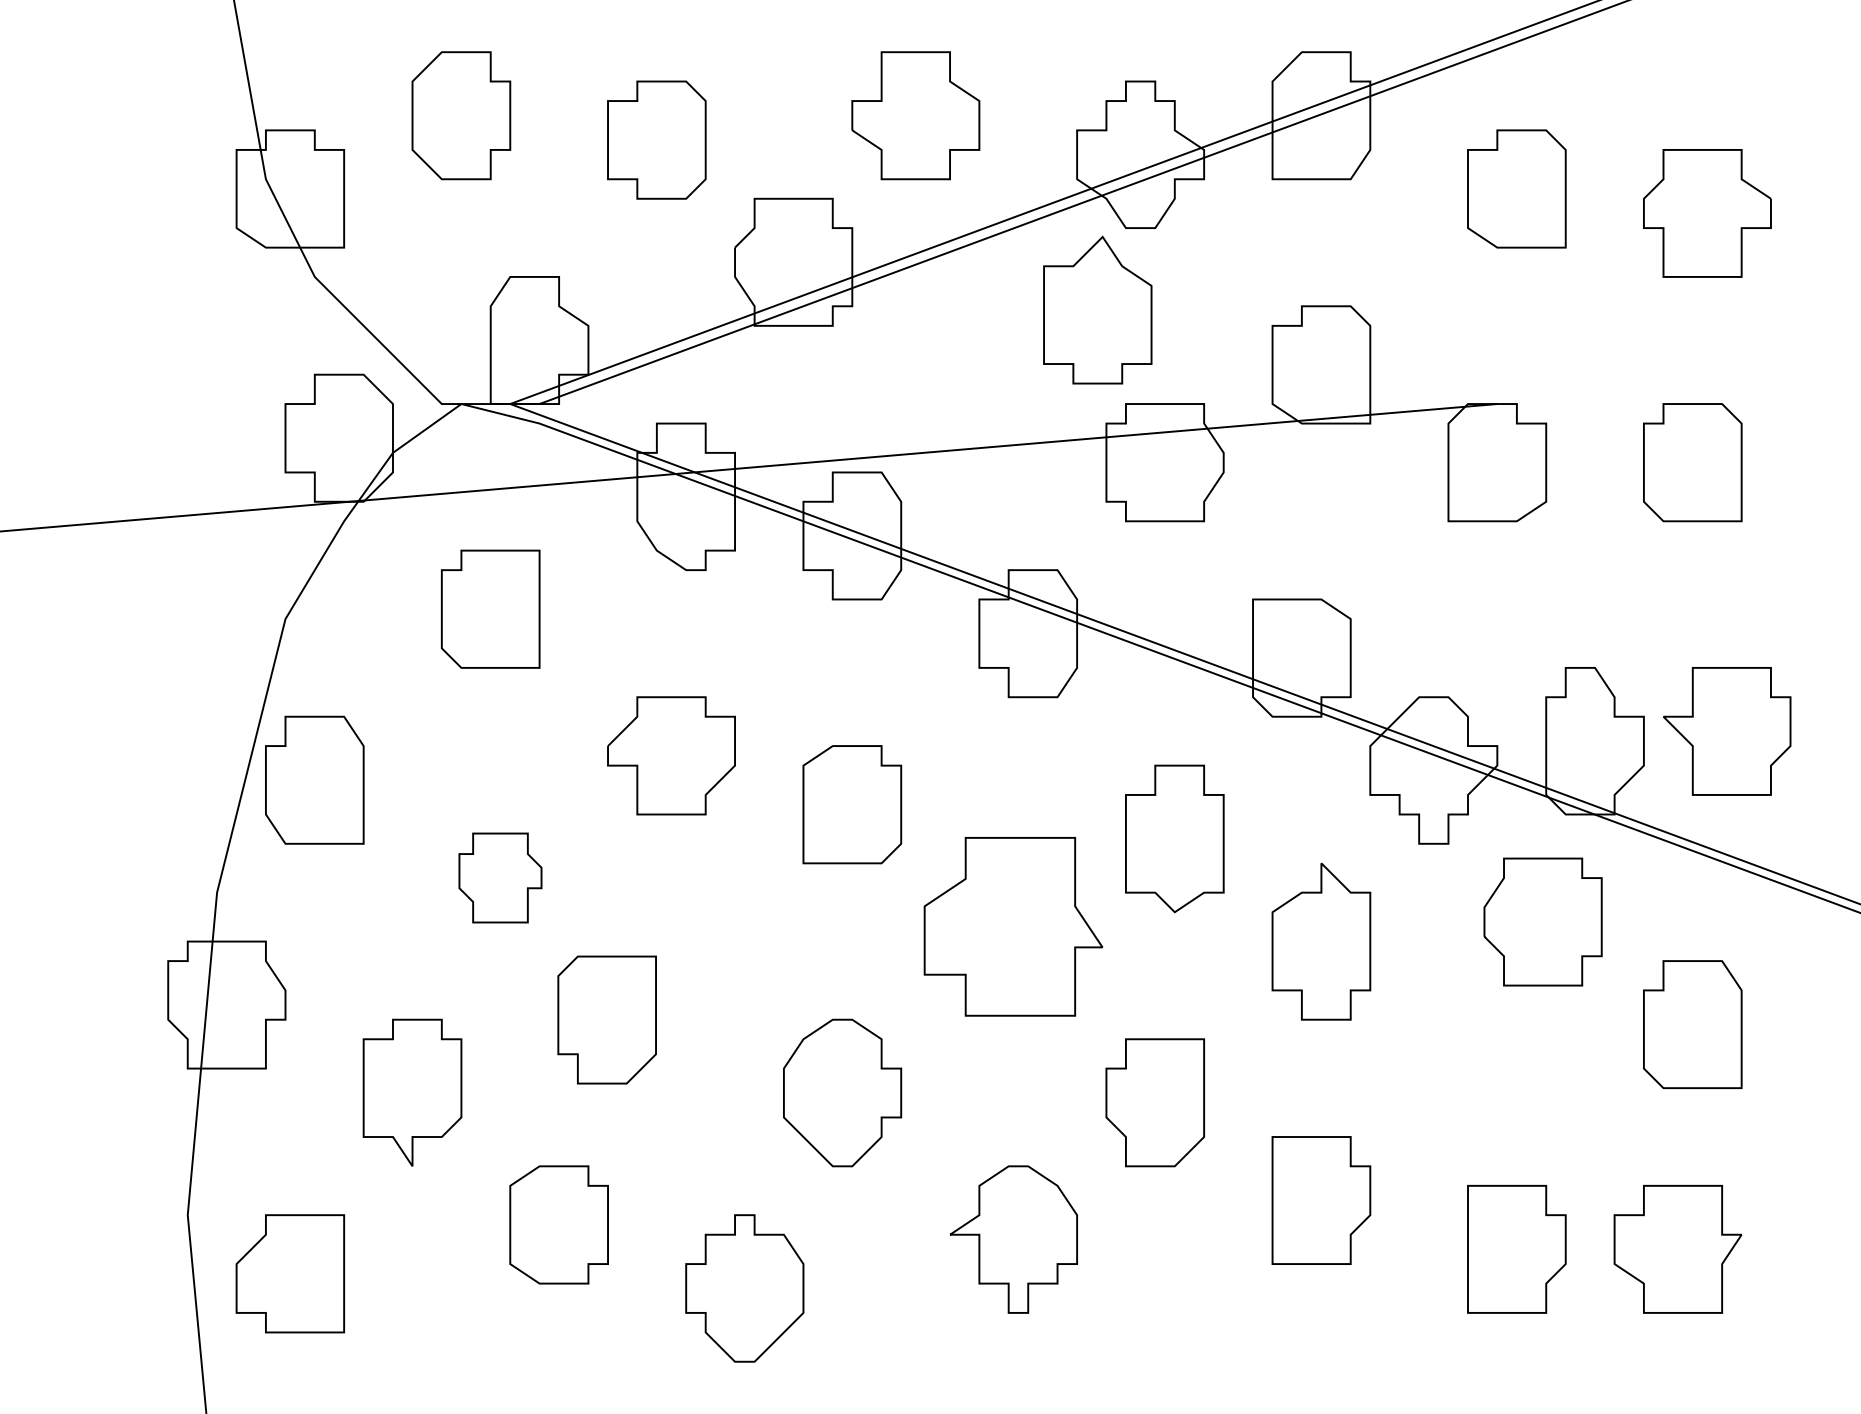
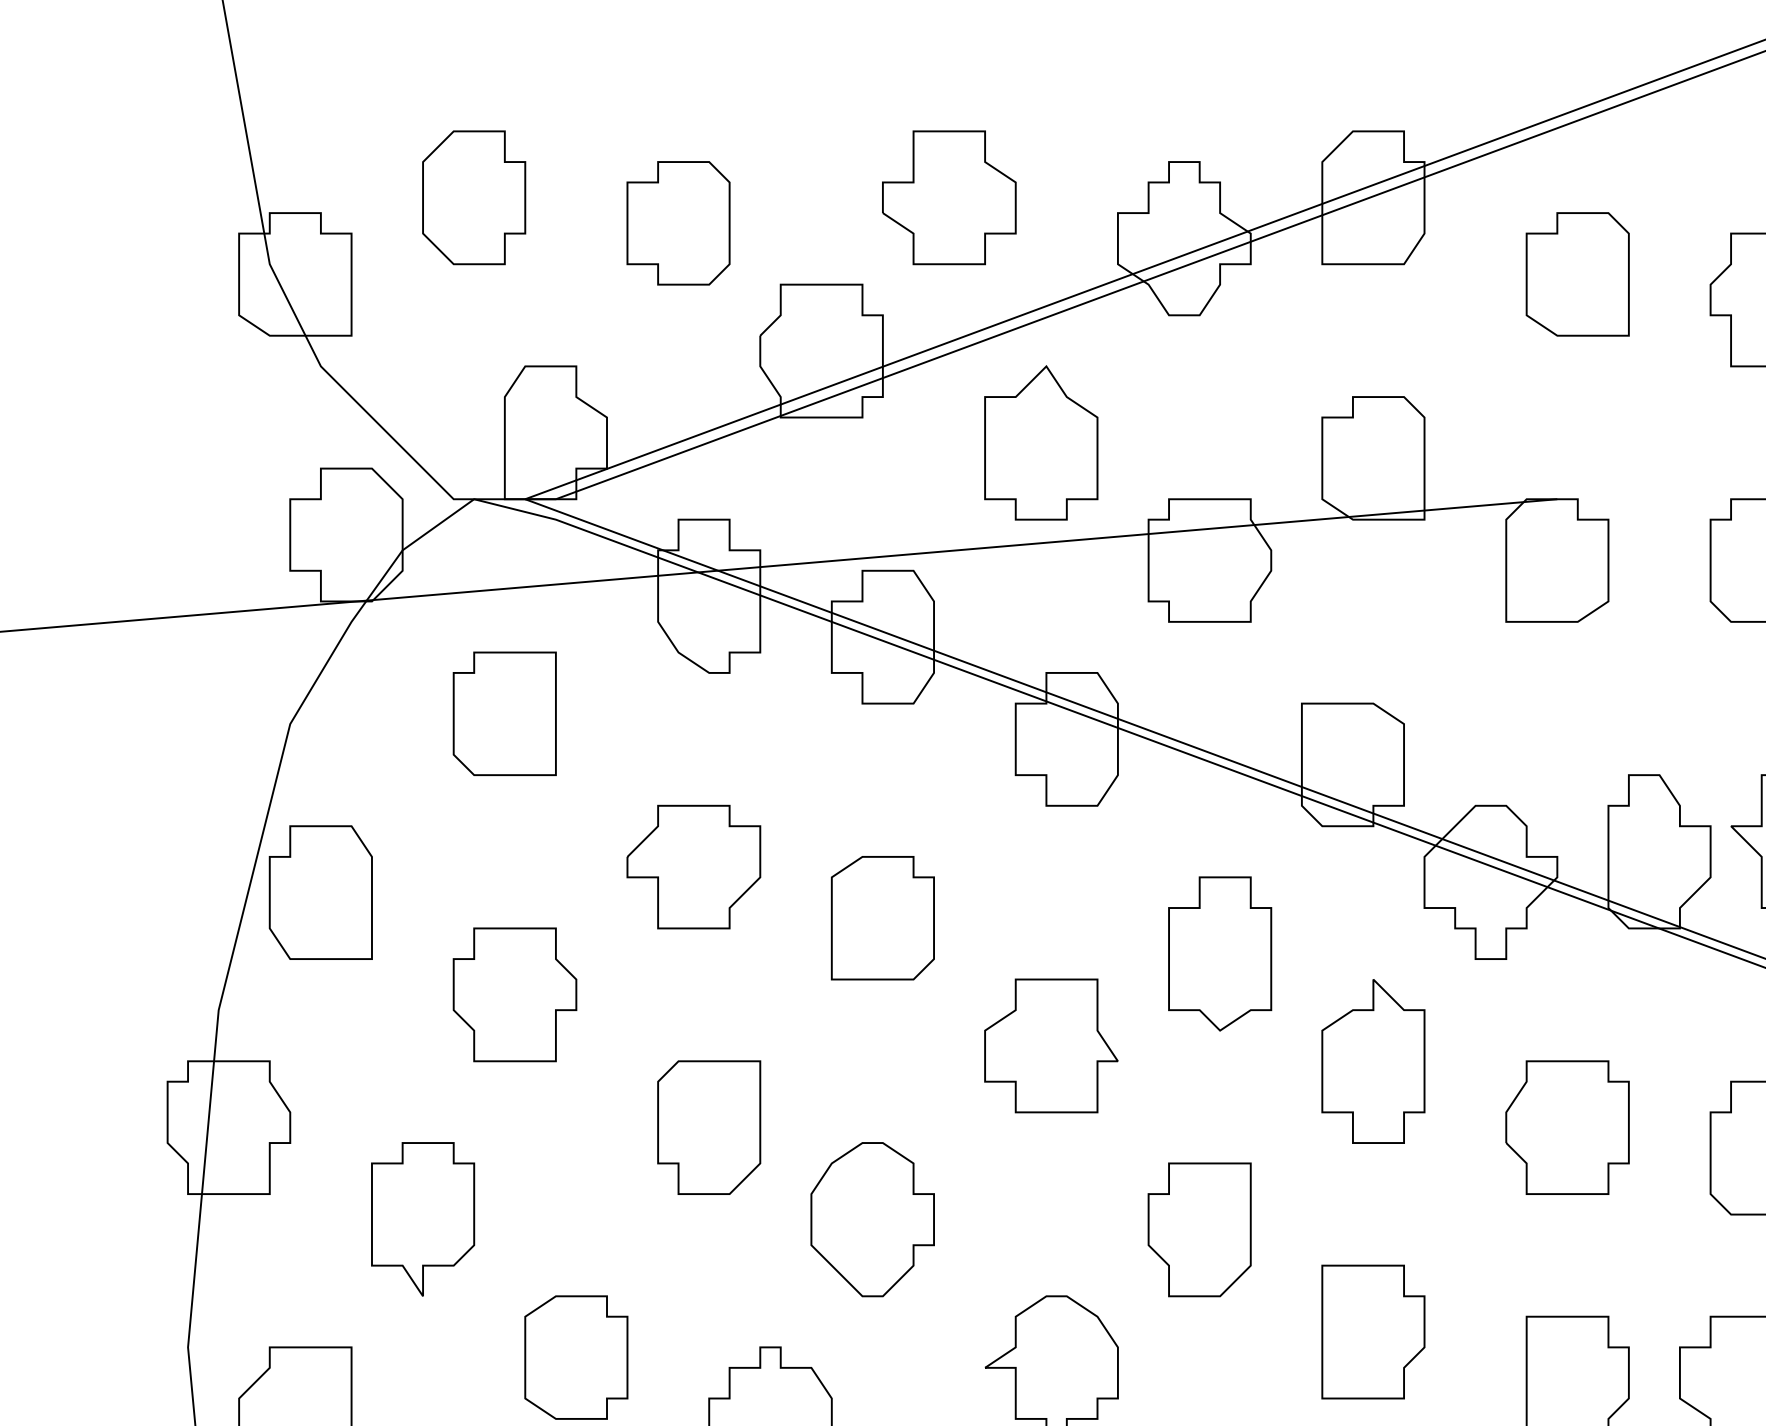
part: (1097, 309) -> (1040, 442), moved
part: (500, 877) -> (515, 994), size x1.43
part: (1542, 921) -> (1566, 1127), moved
part: (1013, 926) -> (1051, 1045), size x0.71
part: (606, 1019) -> (708, 1127), moved

